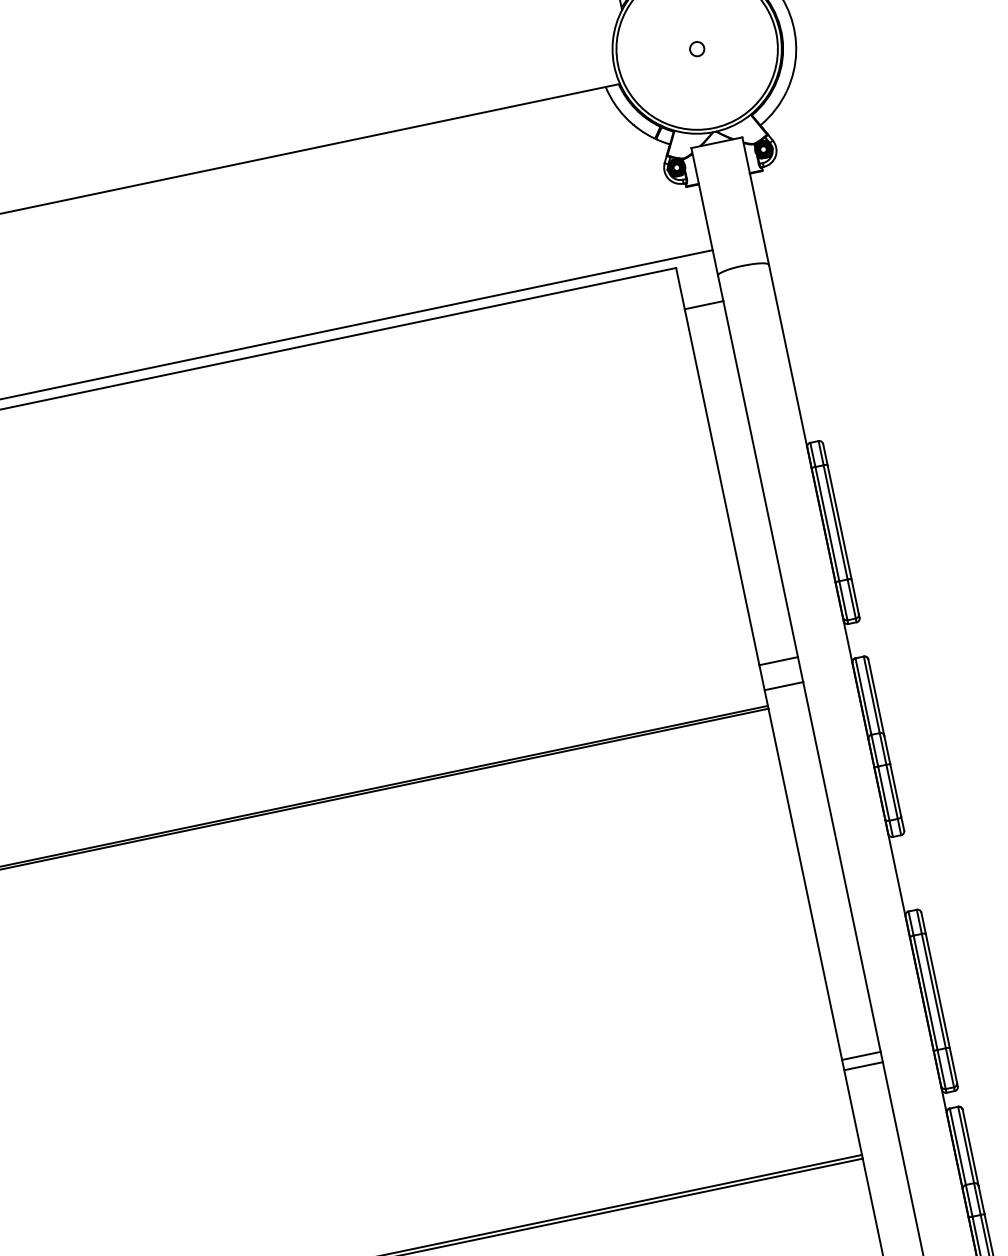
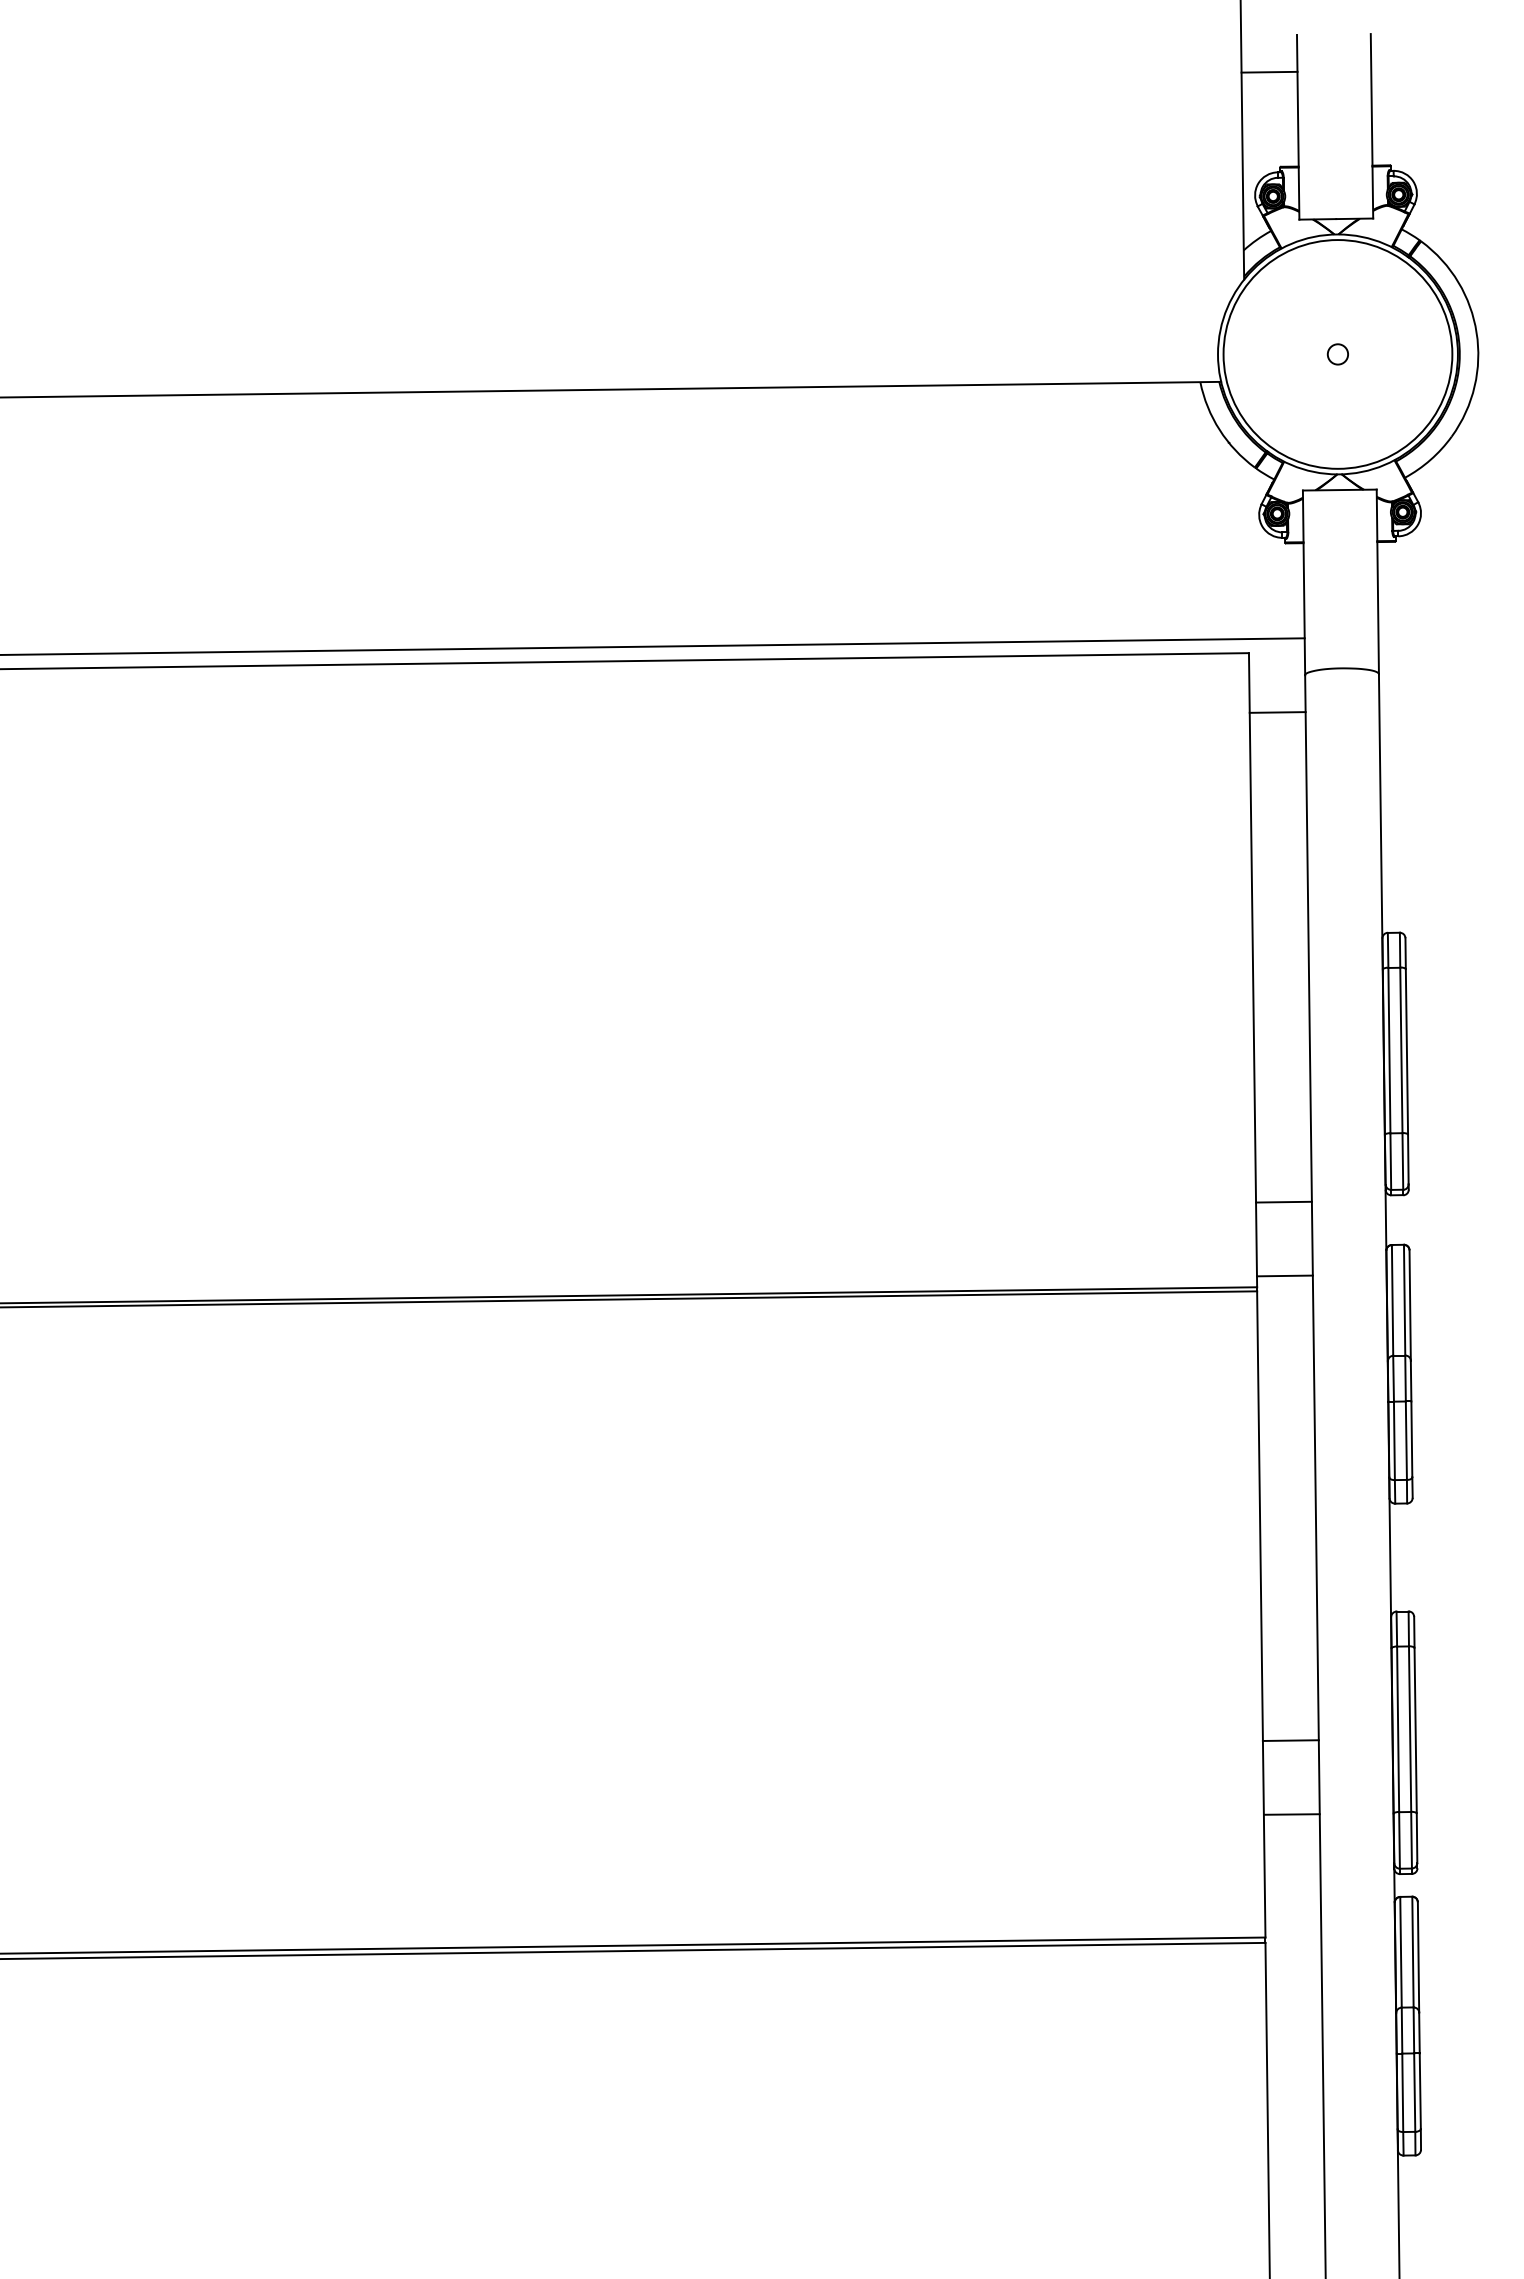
line: (778, 660) -> (1284, 1275), moved
line: (784, 685) -> (1284, 1201), moved
line: (861, 1055) -> (1290, 1740), moved

